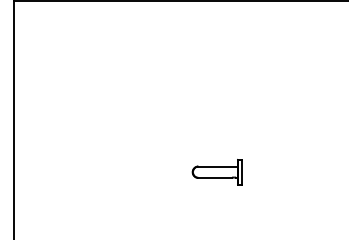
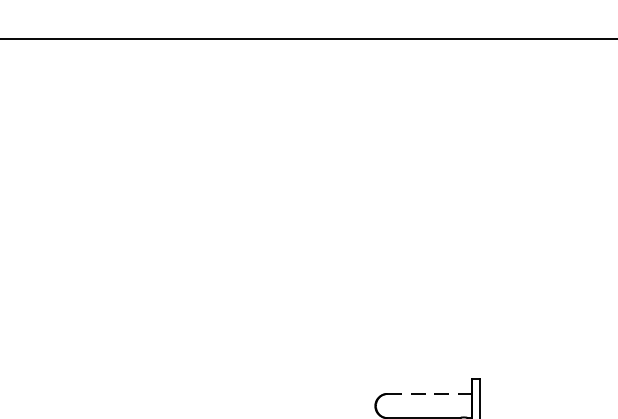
line: (218, 166) -> (430, 393), solid -> dashed

